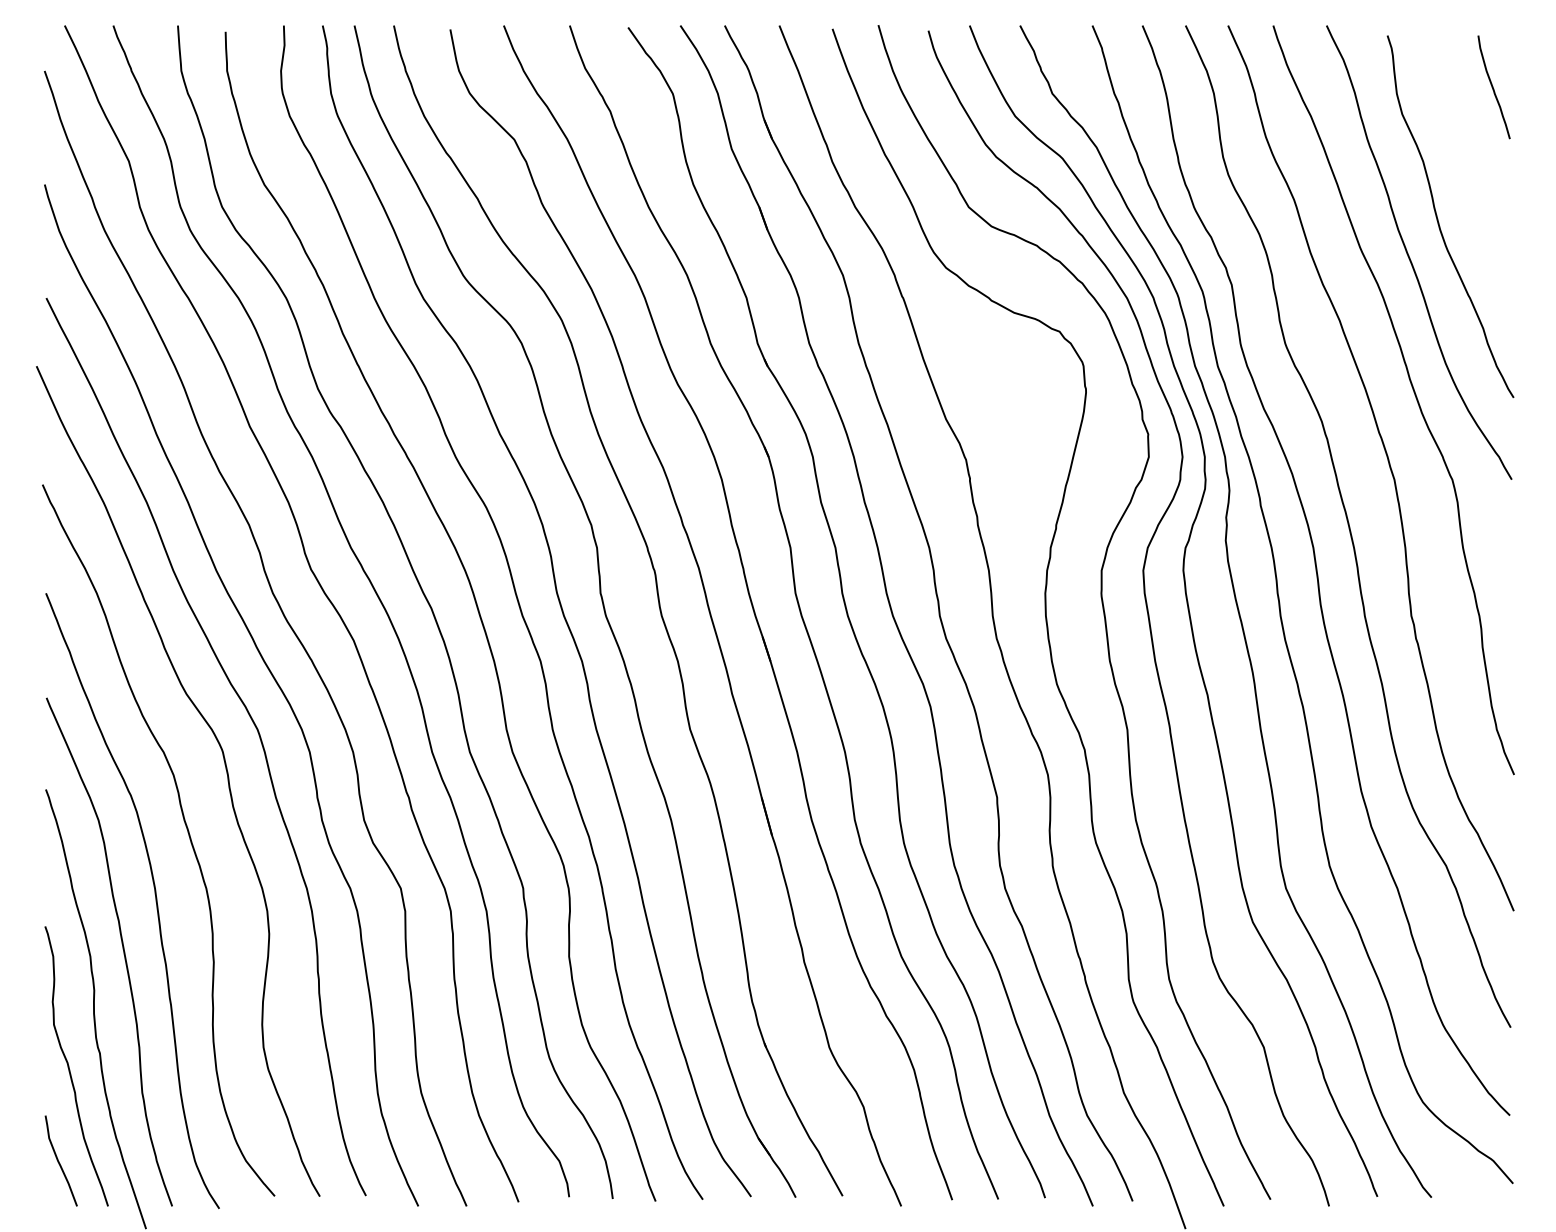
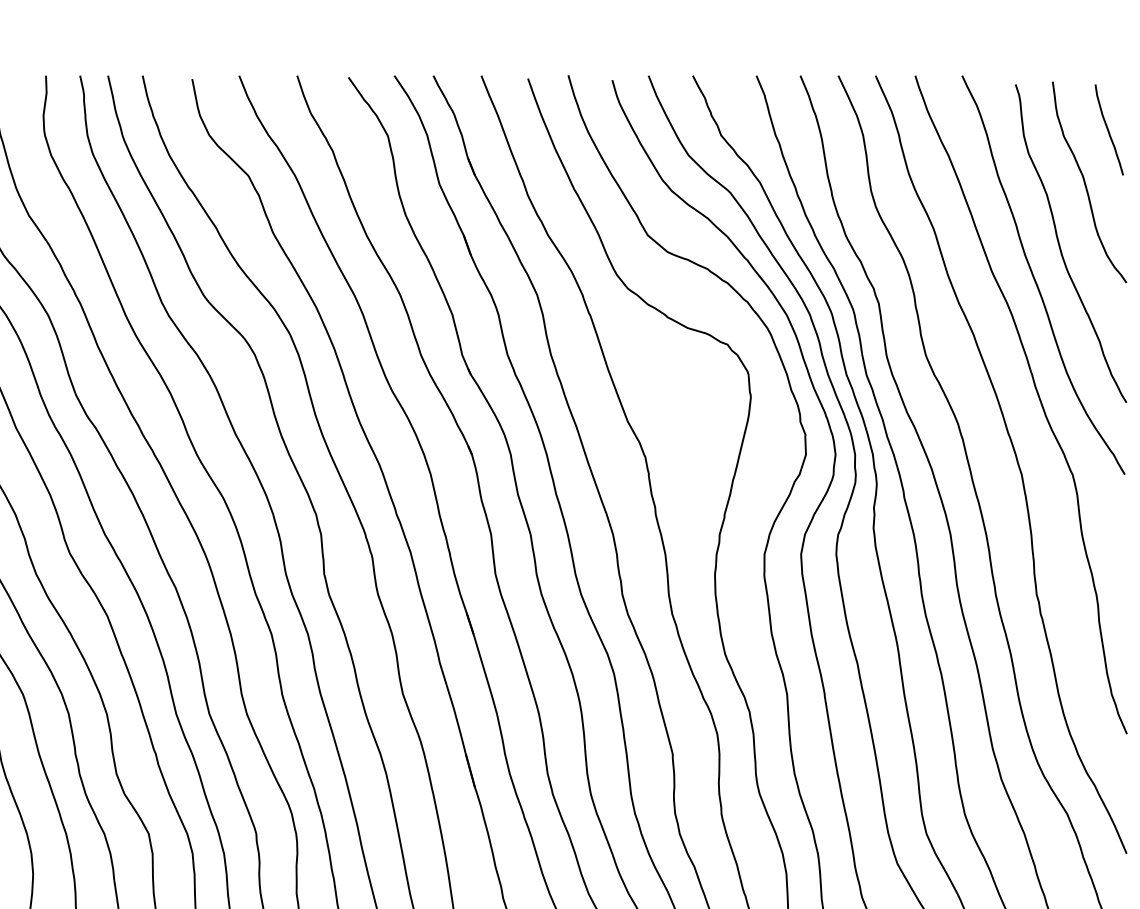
curve: (1467, 147) -> (1085, 182), added

